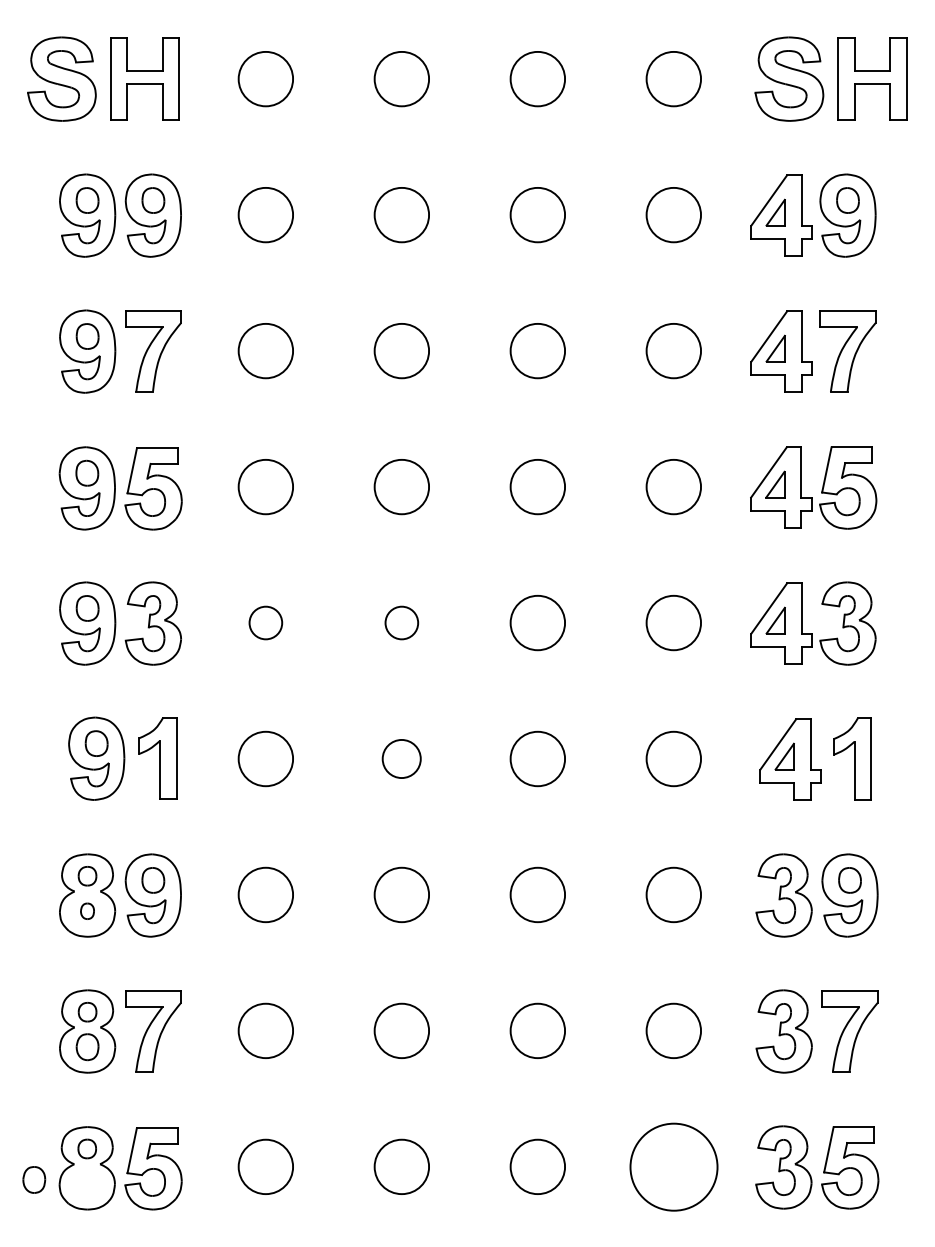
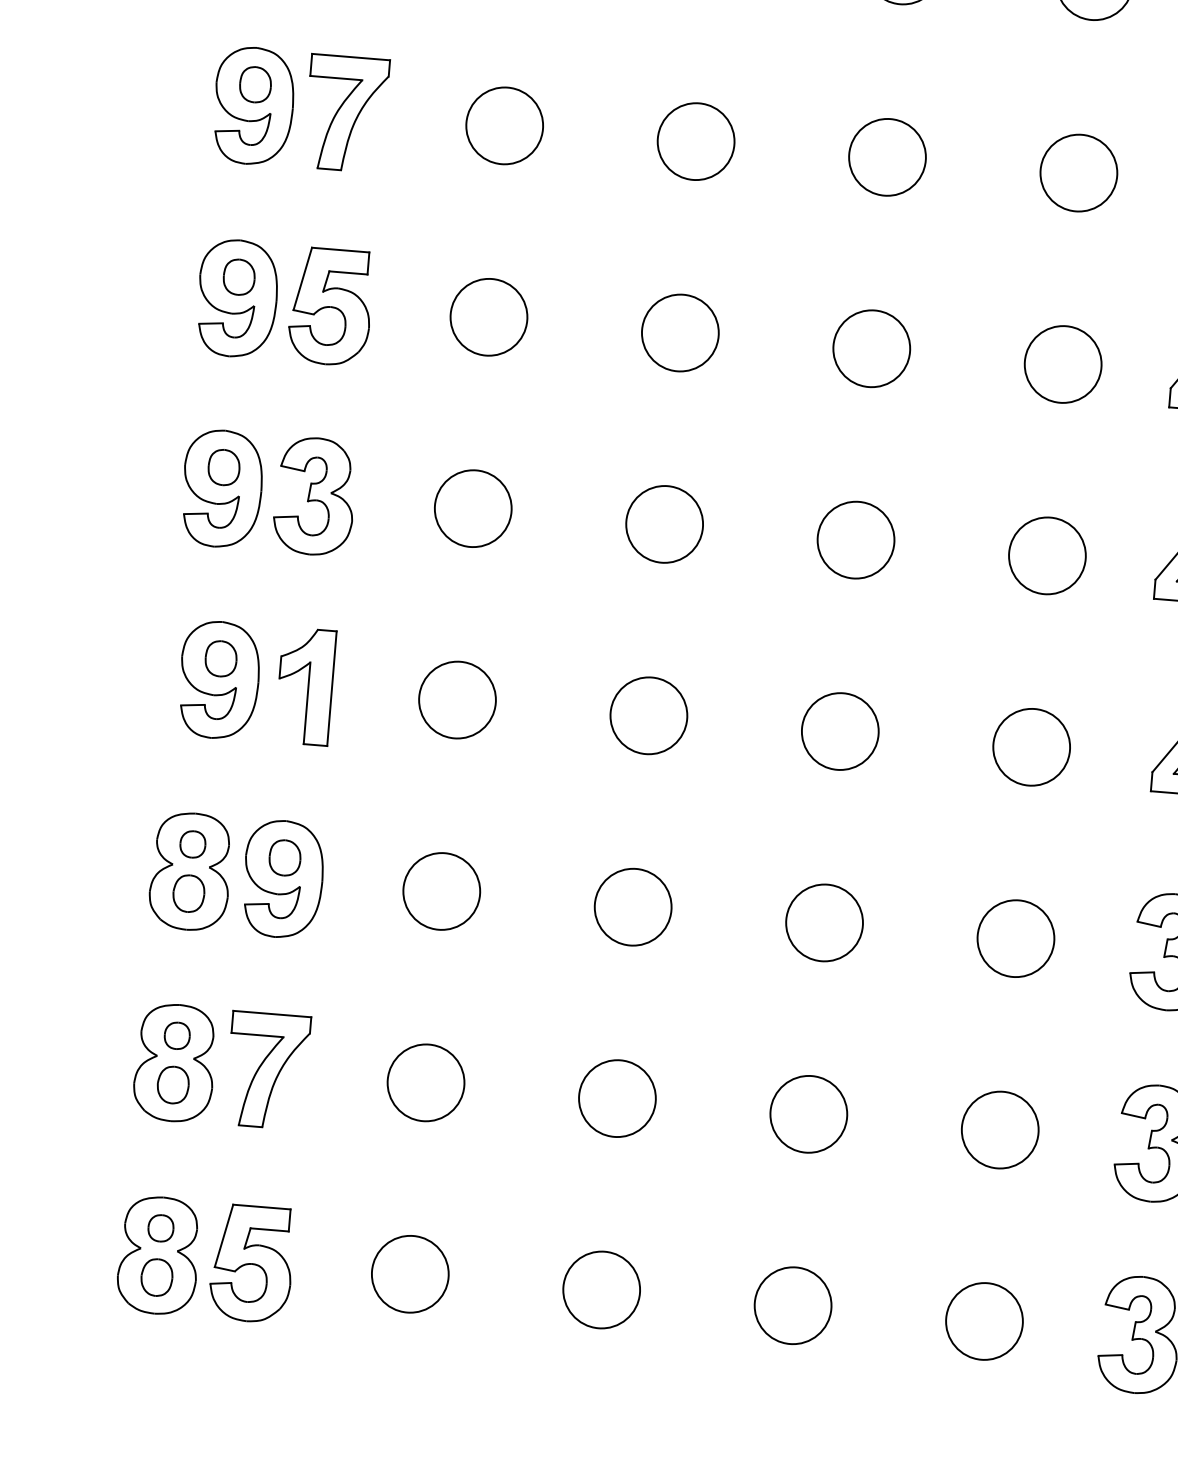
circle: (265, 622) -> (472, 507), size x1.67
circle: (401, 622) -> (664, 523), size x1.67
circle: (401, 758) -> (648, 715), size x1.43
part: (87, 911) -> (188, 894), size x1.67
circle: (673, 1166) -> (984, 1320), size x0.62
part: (34, 1179) -> (157, 1276), moved

